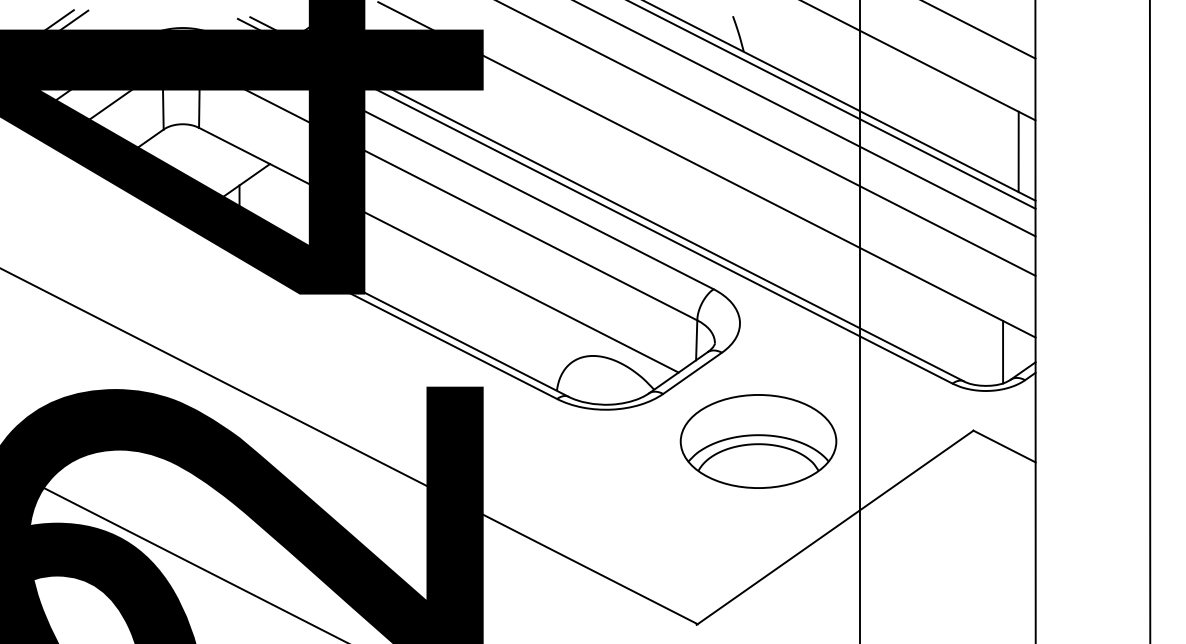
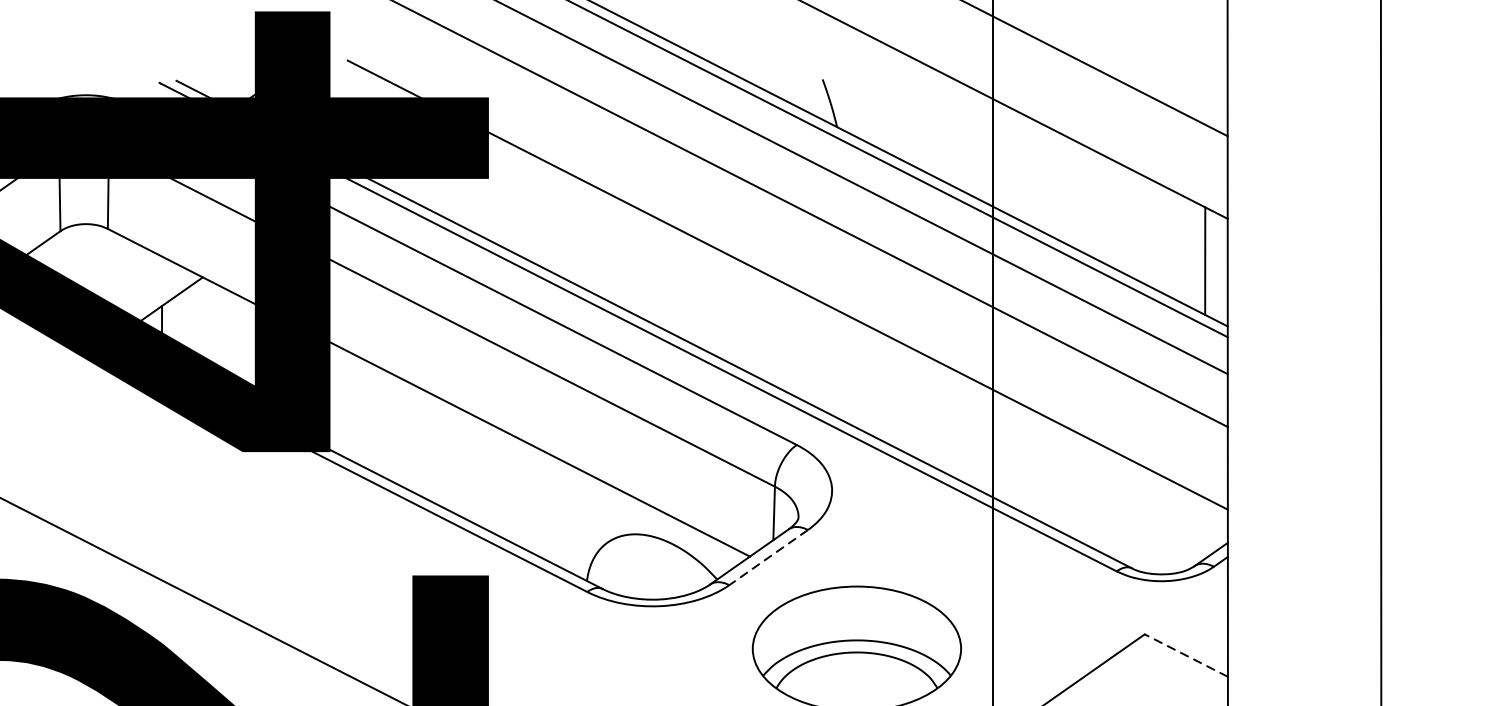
line: (1003, 351) -> (1184, 528), removed
line: (692, 373) -> (768, 557), solid -> dashed
line: (1004, 446) -> (1186, 655), solid -> dashed

